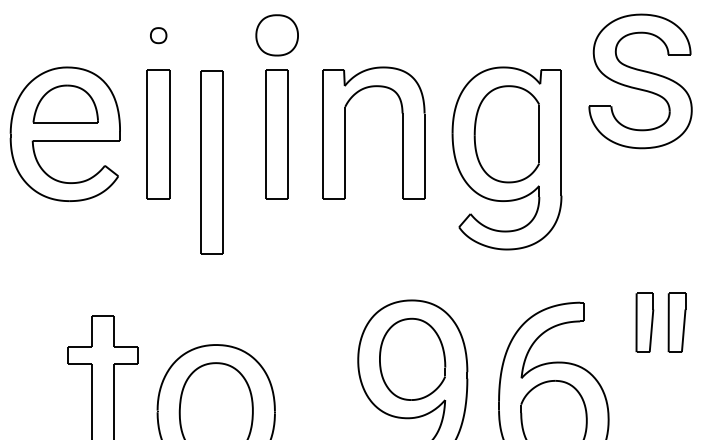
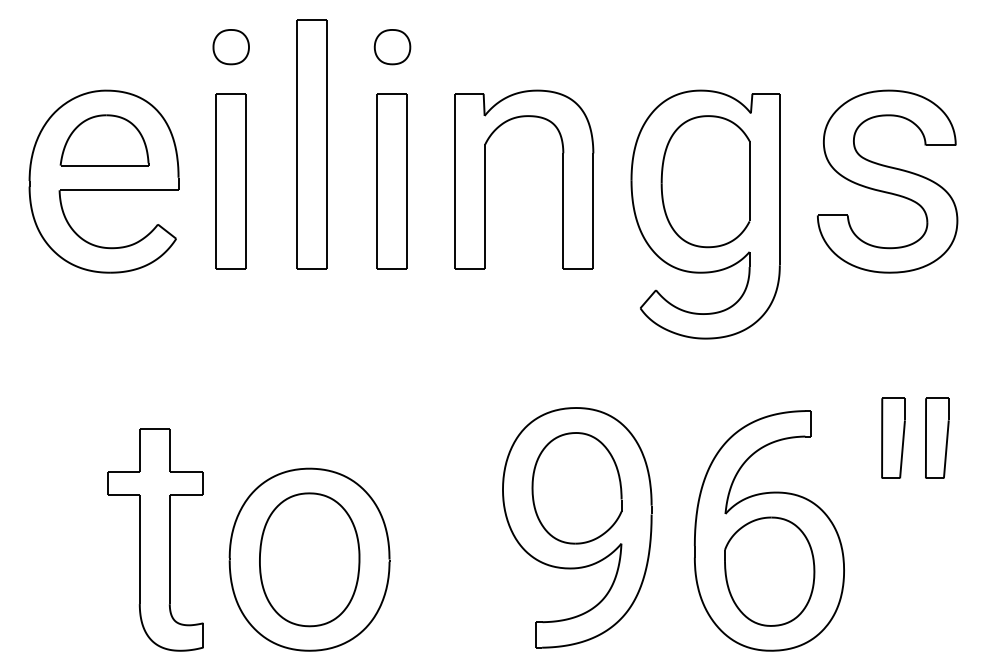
part: (158, 35) -> (230, 47), size x1.67
part: (277, 35) -> (392, 47), size x0.62
part: (640, 81) -> (887, 181), moved
part: (211, 162) -> (311, 144), moved

